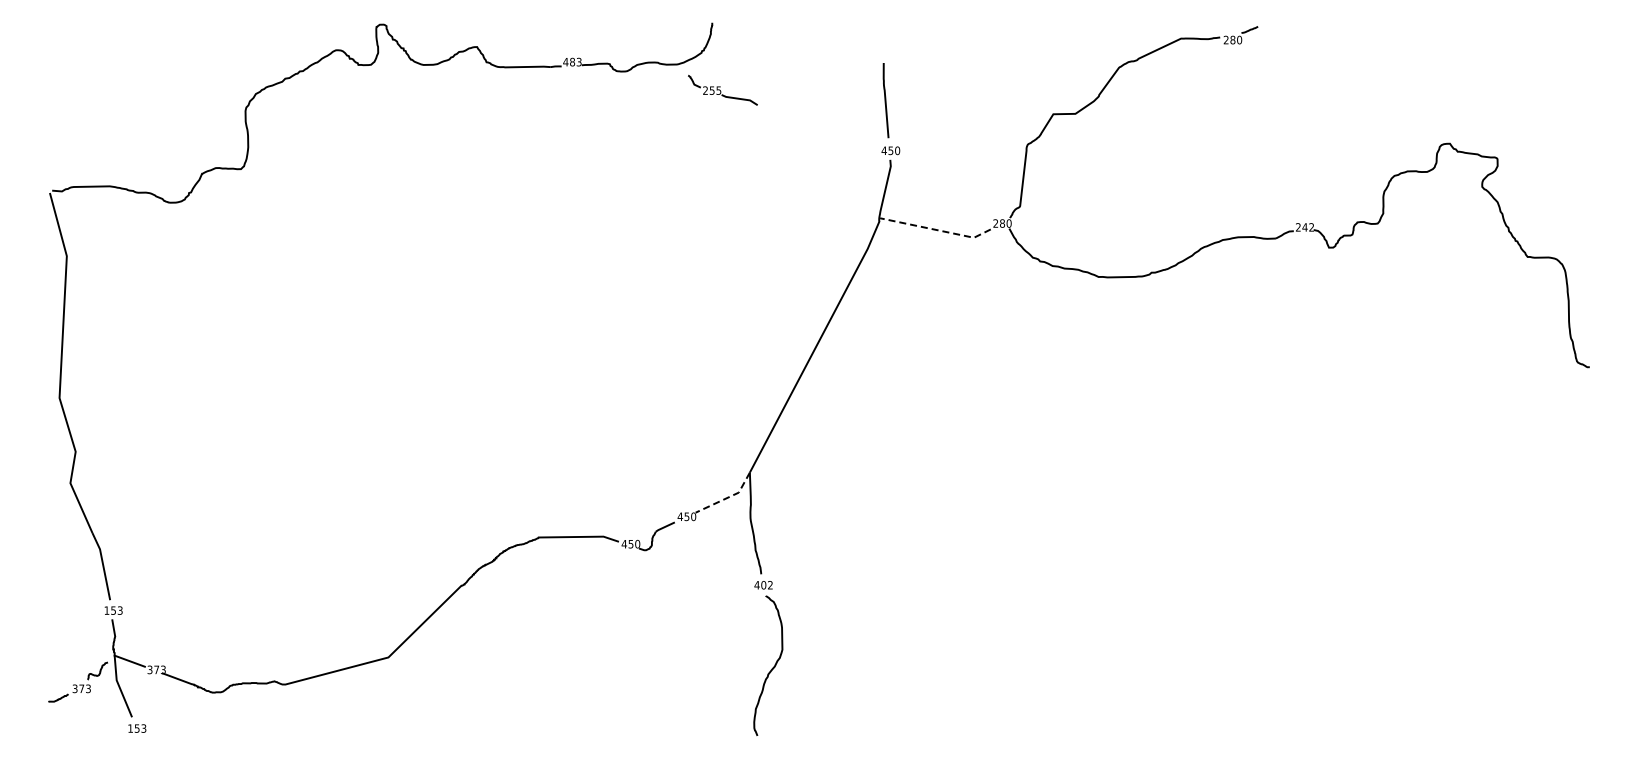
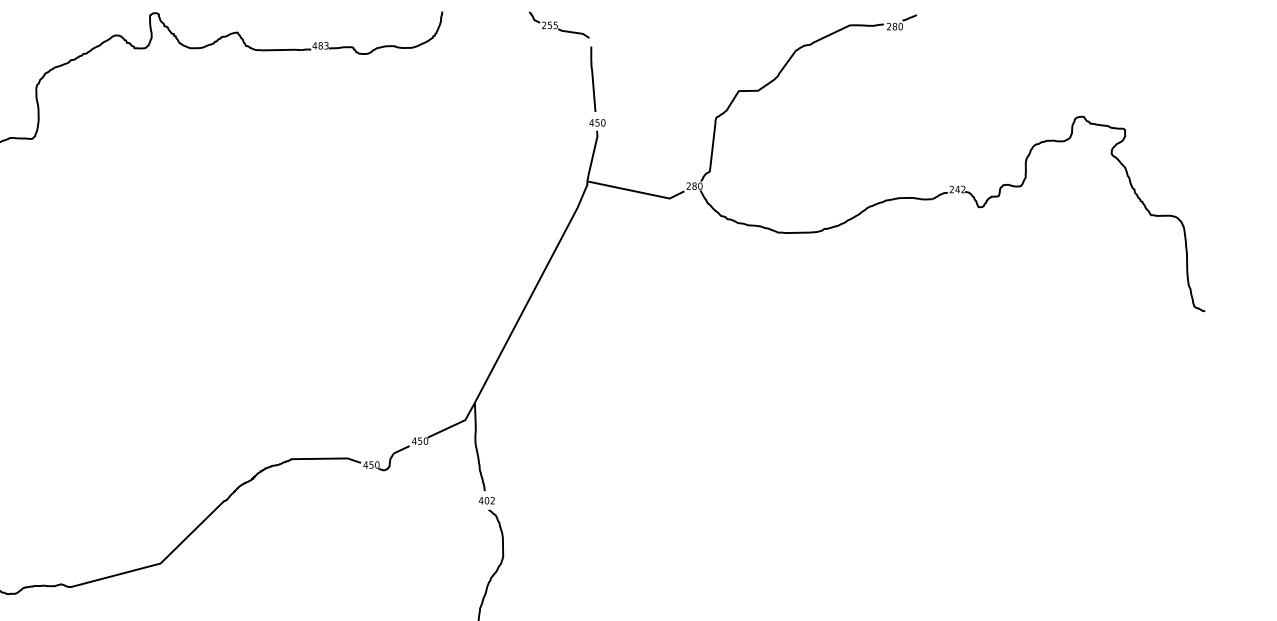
part: (722, 90) -> (558, 25), moved
line: (936, 230) -> (637, 192), dashed -> solid
line: (728, 497) -> (456, 424), dashed -> solid

